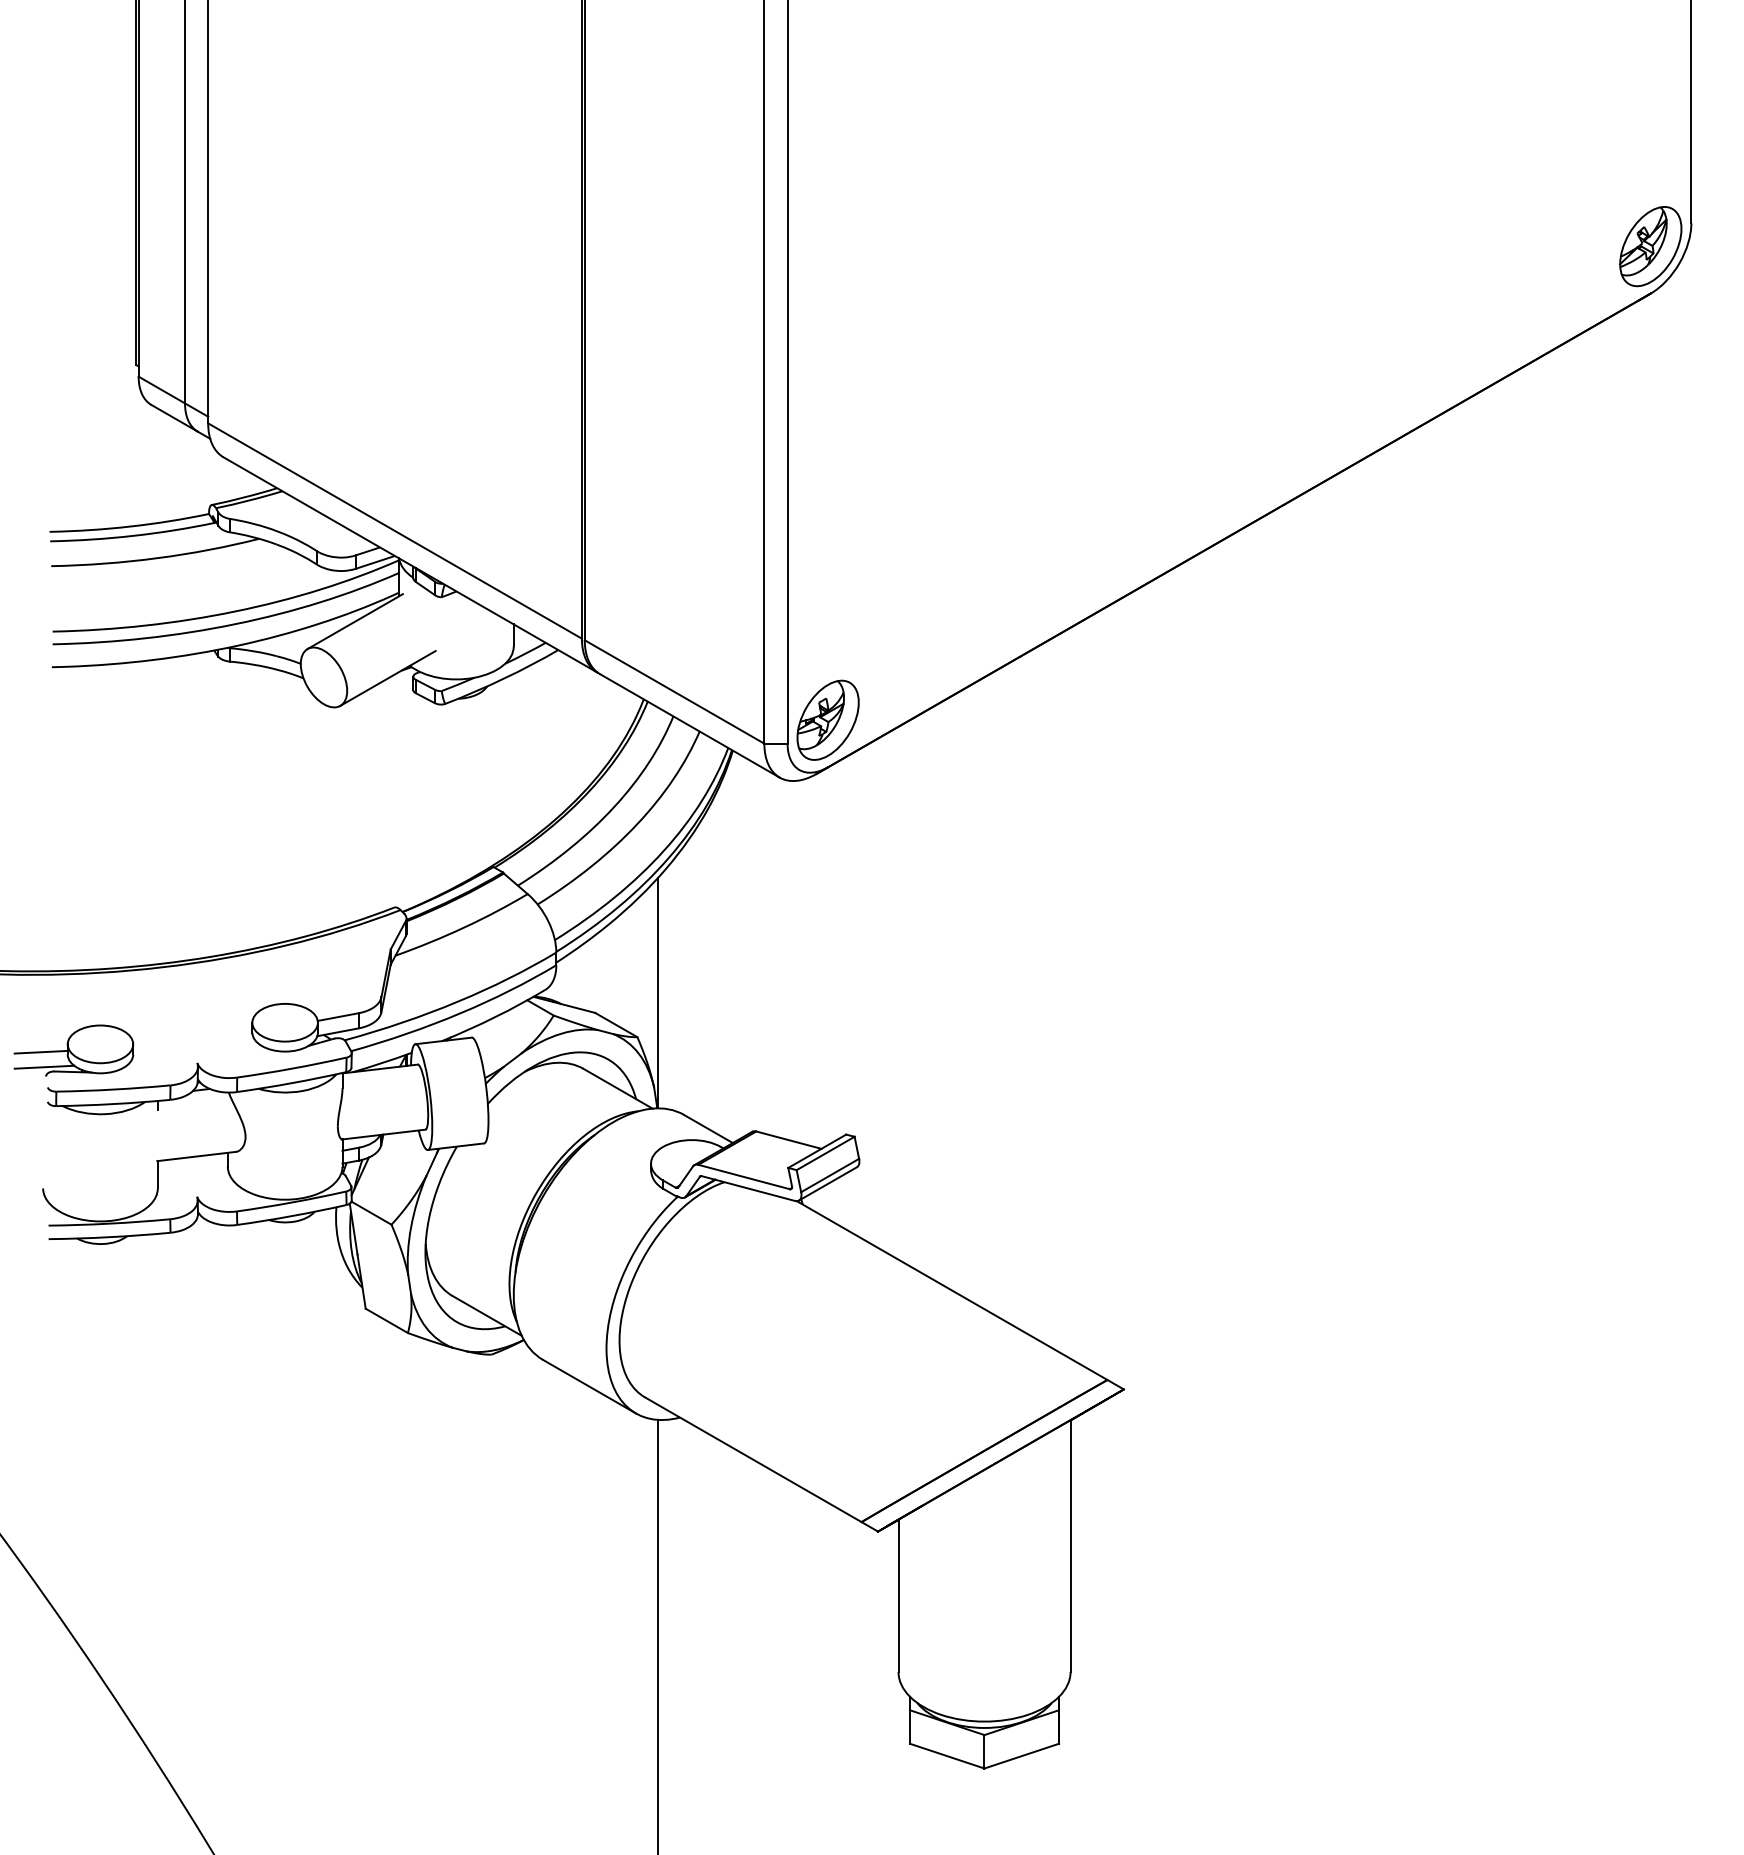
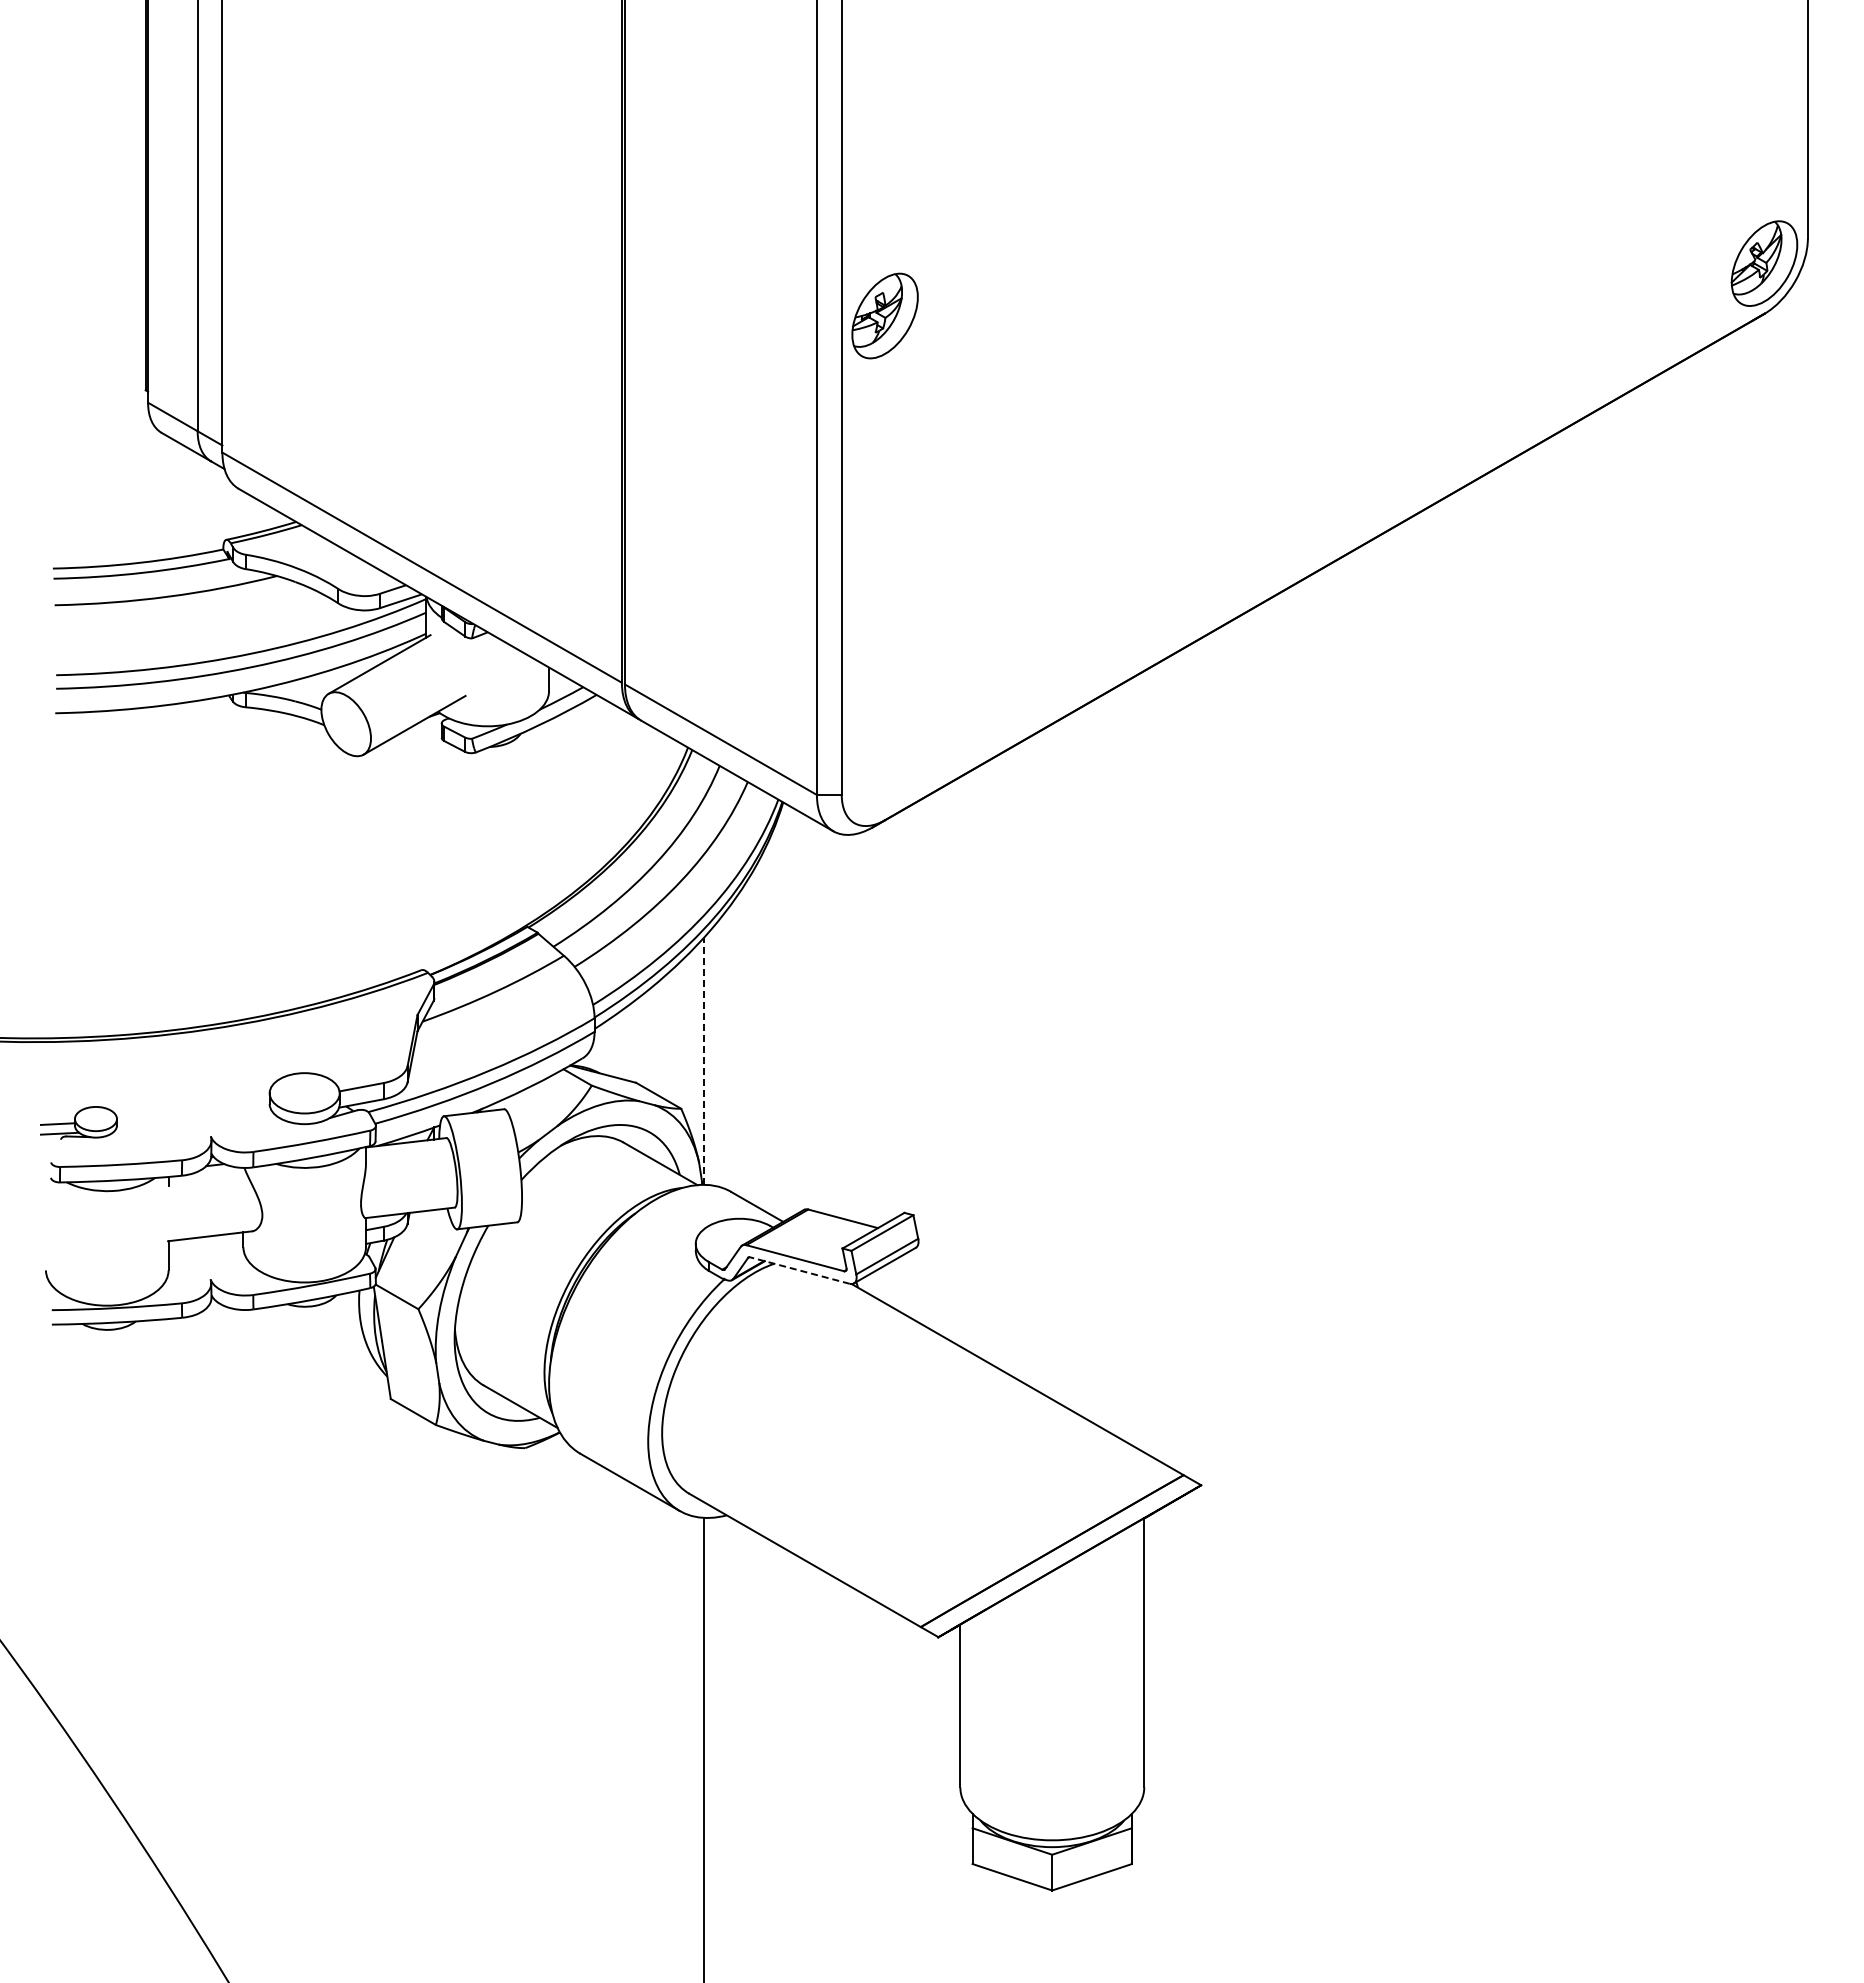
part: (827, 719) -> (884, 315), moved
line: (658, 992) -> (703, 1061), solid -> dashed
part: (73, 1050) -> (78, 1122), size x0.6
line: (748, 1188) -> (799, 1270), solid -> dashed

